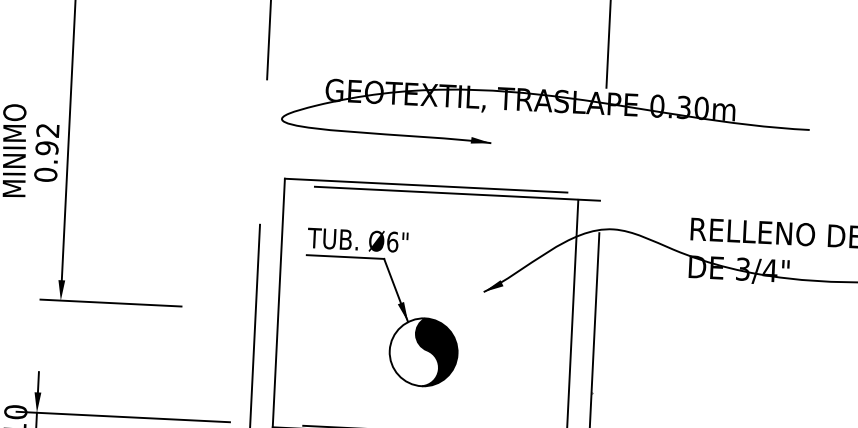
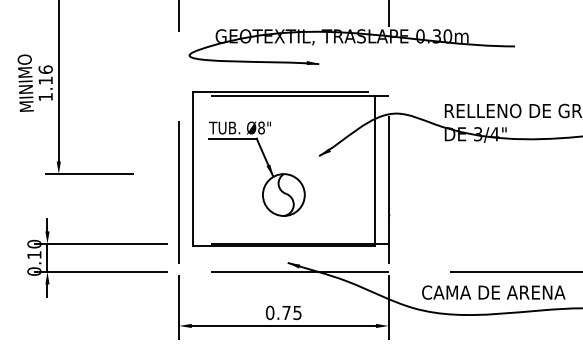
text: (46, 152) -> (45, 83), 0.92 -> 1.16
text: (392, 241) -> (261, 127), Ø6" -> Ø8"
fill: (436, 352) -> (291, 194), removed

